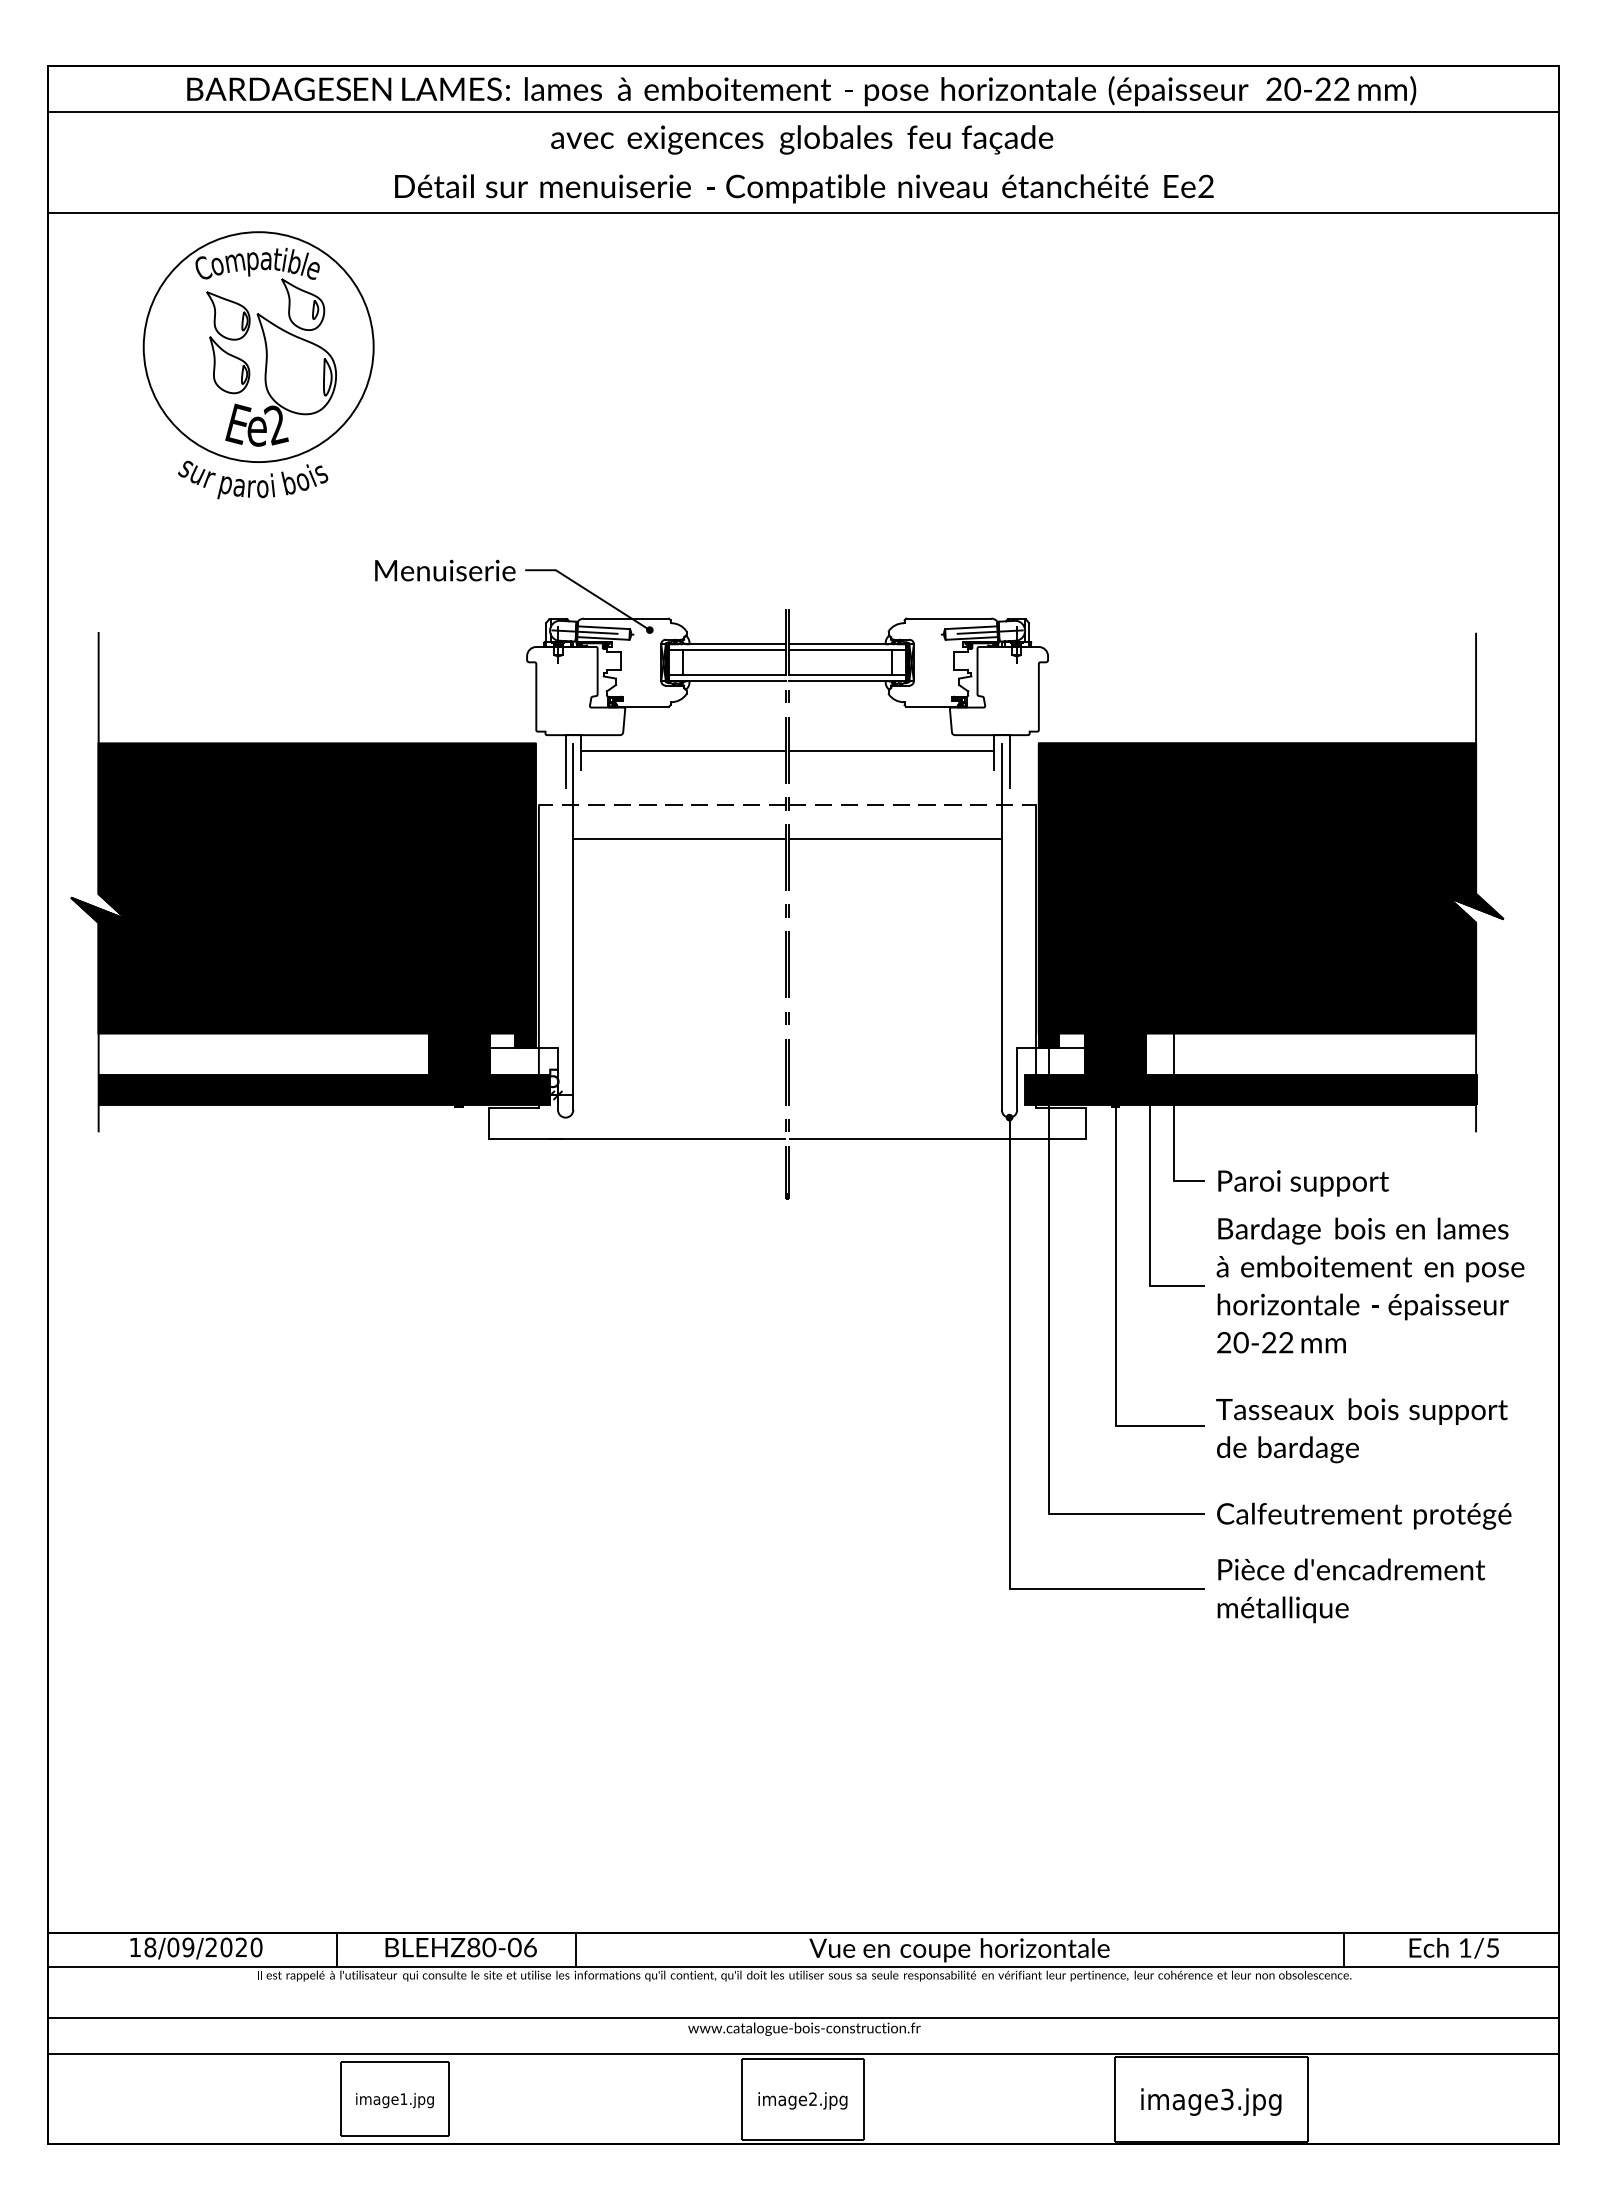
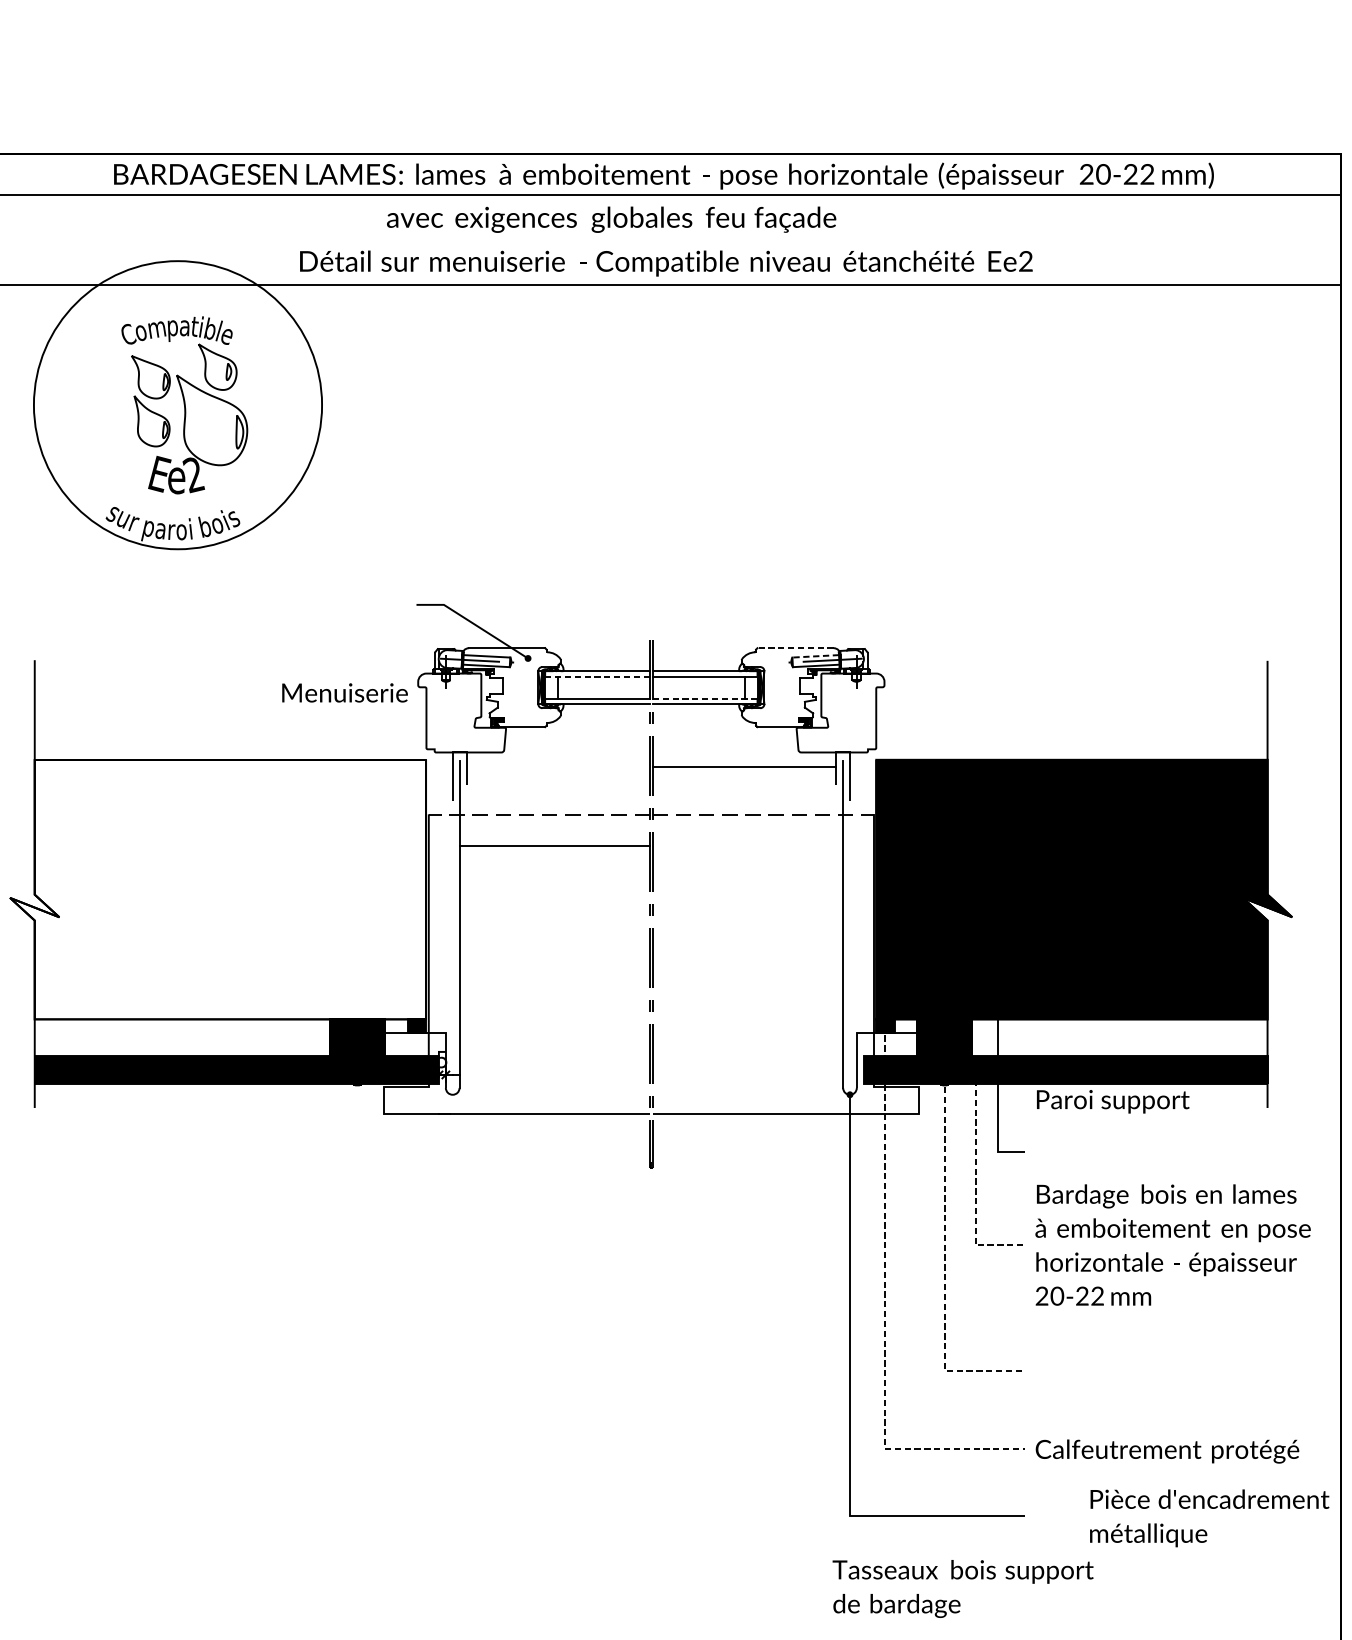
text: (802, 139) -> (611, 219), moved
circle: (258, 347) -> (177, 405), size x1.4
text: (445, 570) -> (345, 692), moved
line: (948, 618) -> (795, 648), solid -> dashed
line: (970, 627) -> (815, 656), solid -> dashed
line: (727, 650) -> (597, 676), solid -> dashed
line: (847, 674) -> (704, 698), solid -> dashed
line: (683, 751) -> (558, 767), removed
line: (895, 839) -> (747, 845), removed
fill: (303, 888) -> (218, 889), removed
text: (1303, 1183) -> (1113, 1101), moved
line: (1149, 1216) -> (975, 1183), solid -> dashed
line: (1115, 1285) -> (944, 1245), solid -> dashed
line: (1049, 1355) -> (885, 1307), solid -> dashed
text: (1361, 1430) -> (962, 1588), moved
text: (1350, 1590) -> (1208, 1518), moved

